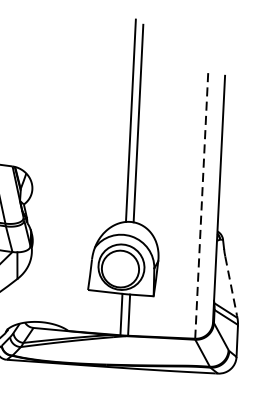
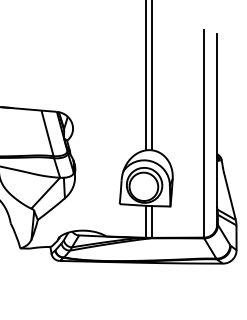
line: (202, 203) -> (204, 133), dashed -> solid
line: (230, 287) -> (229, 196), dashed -> solid

